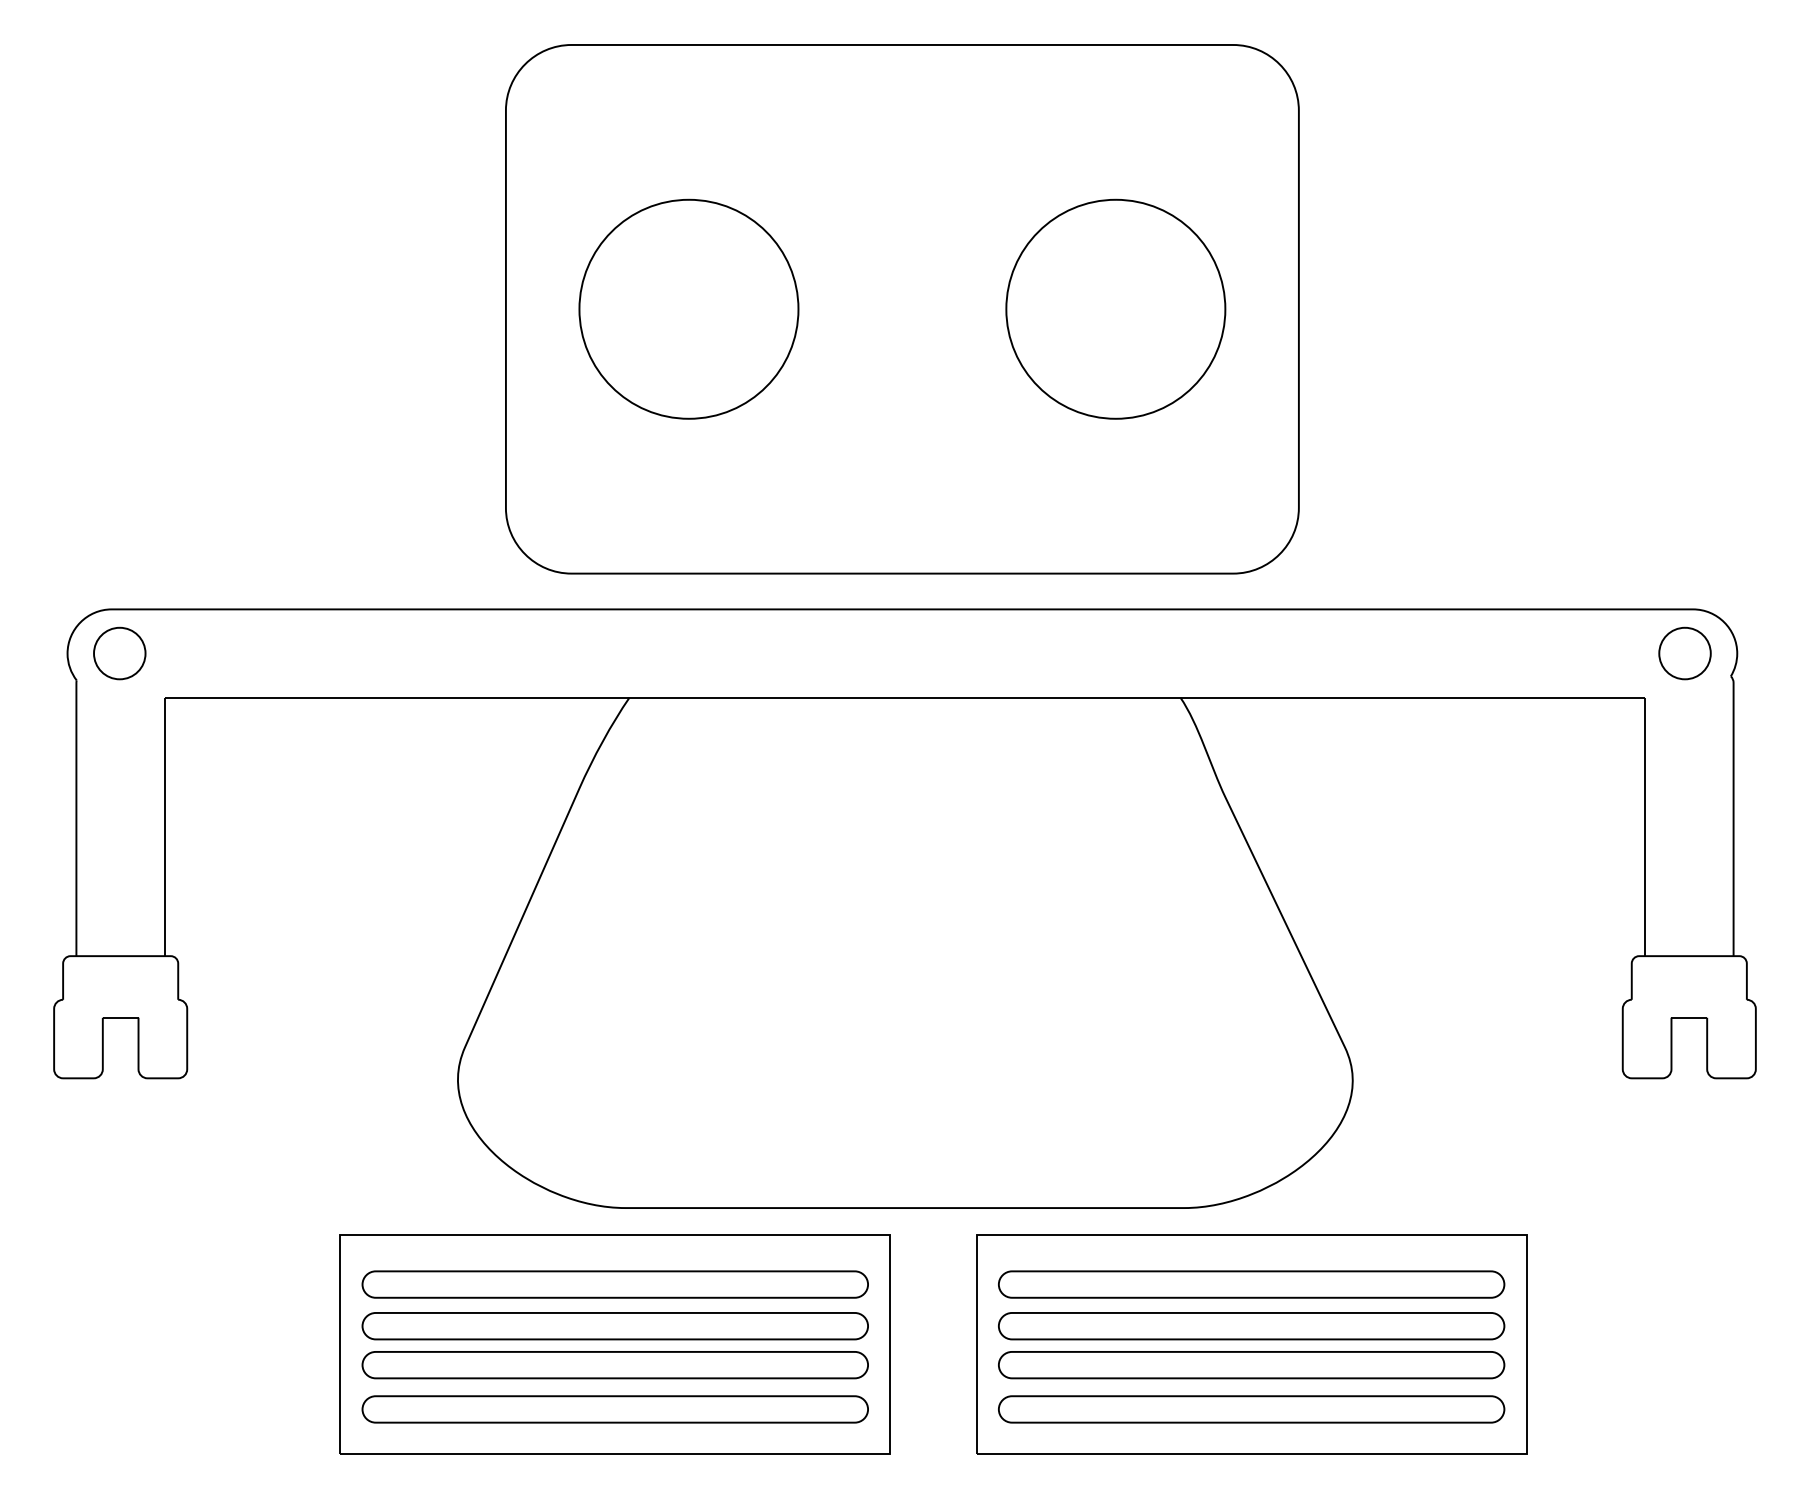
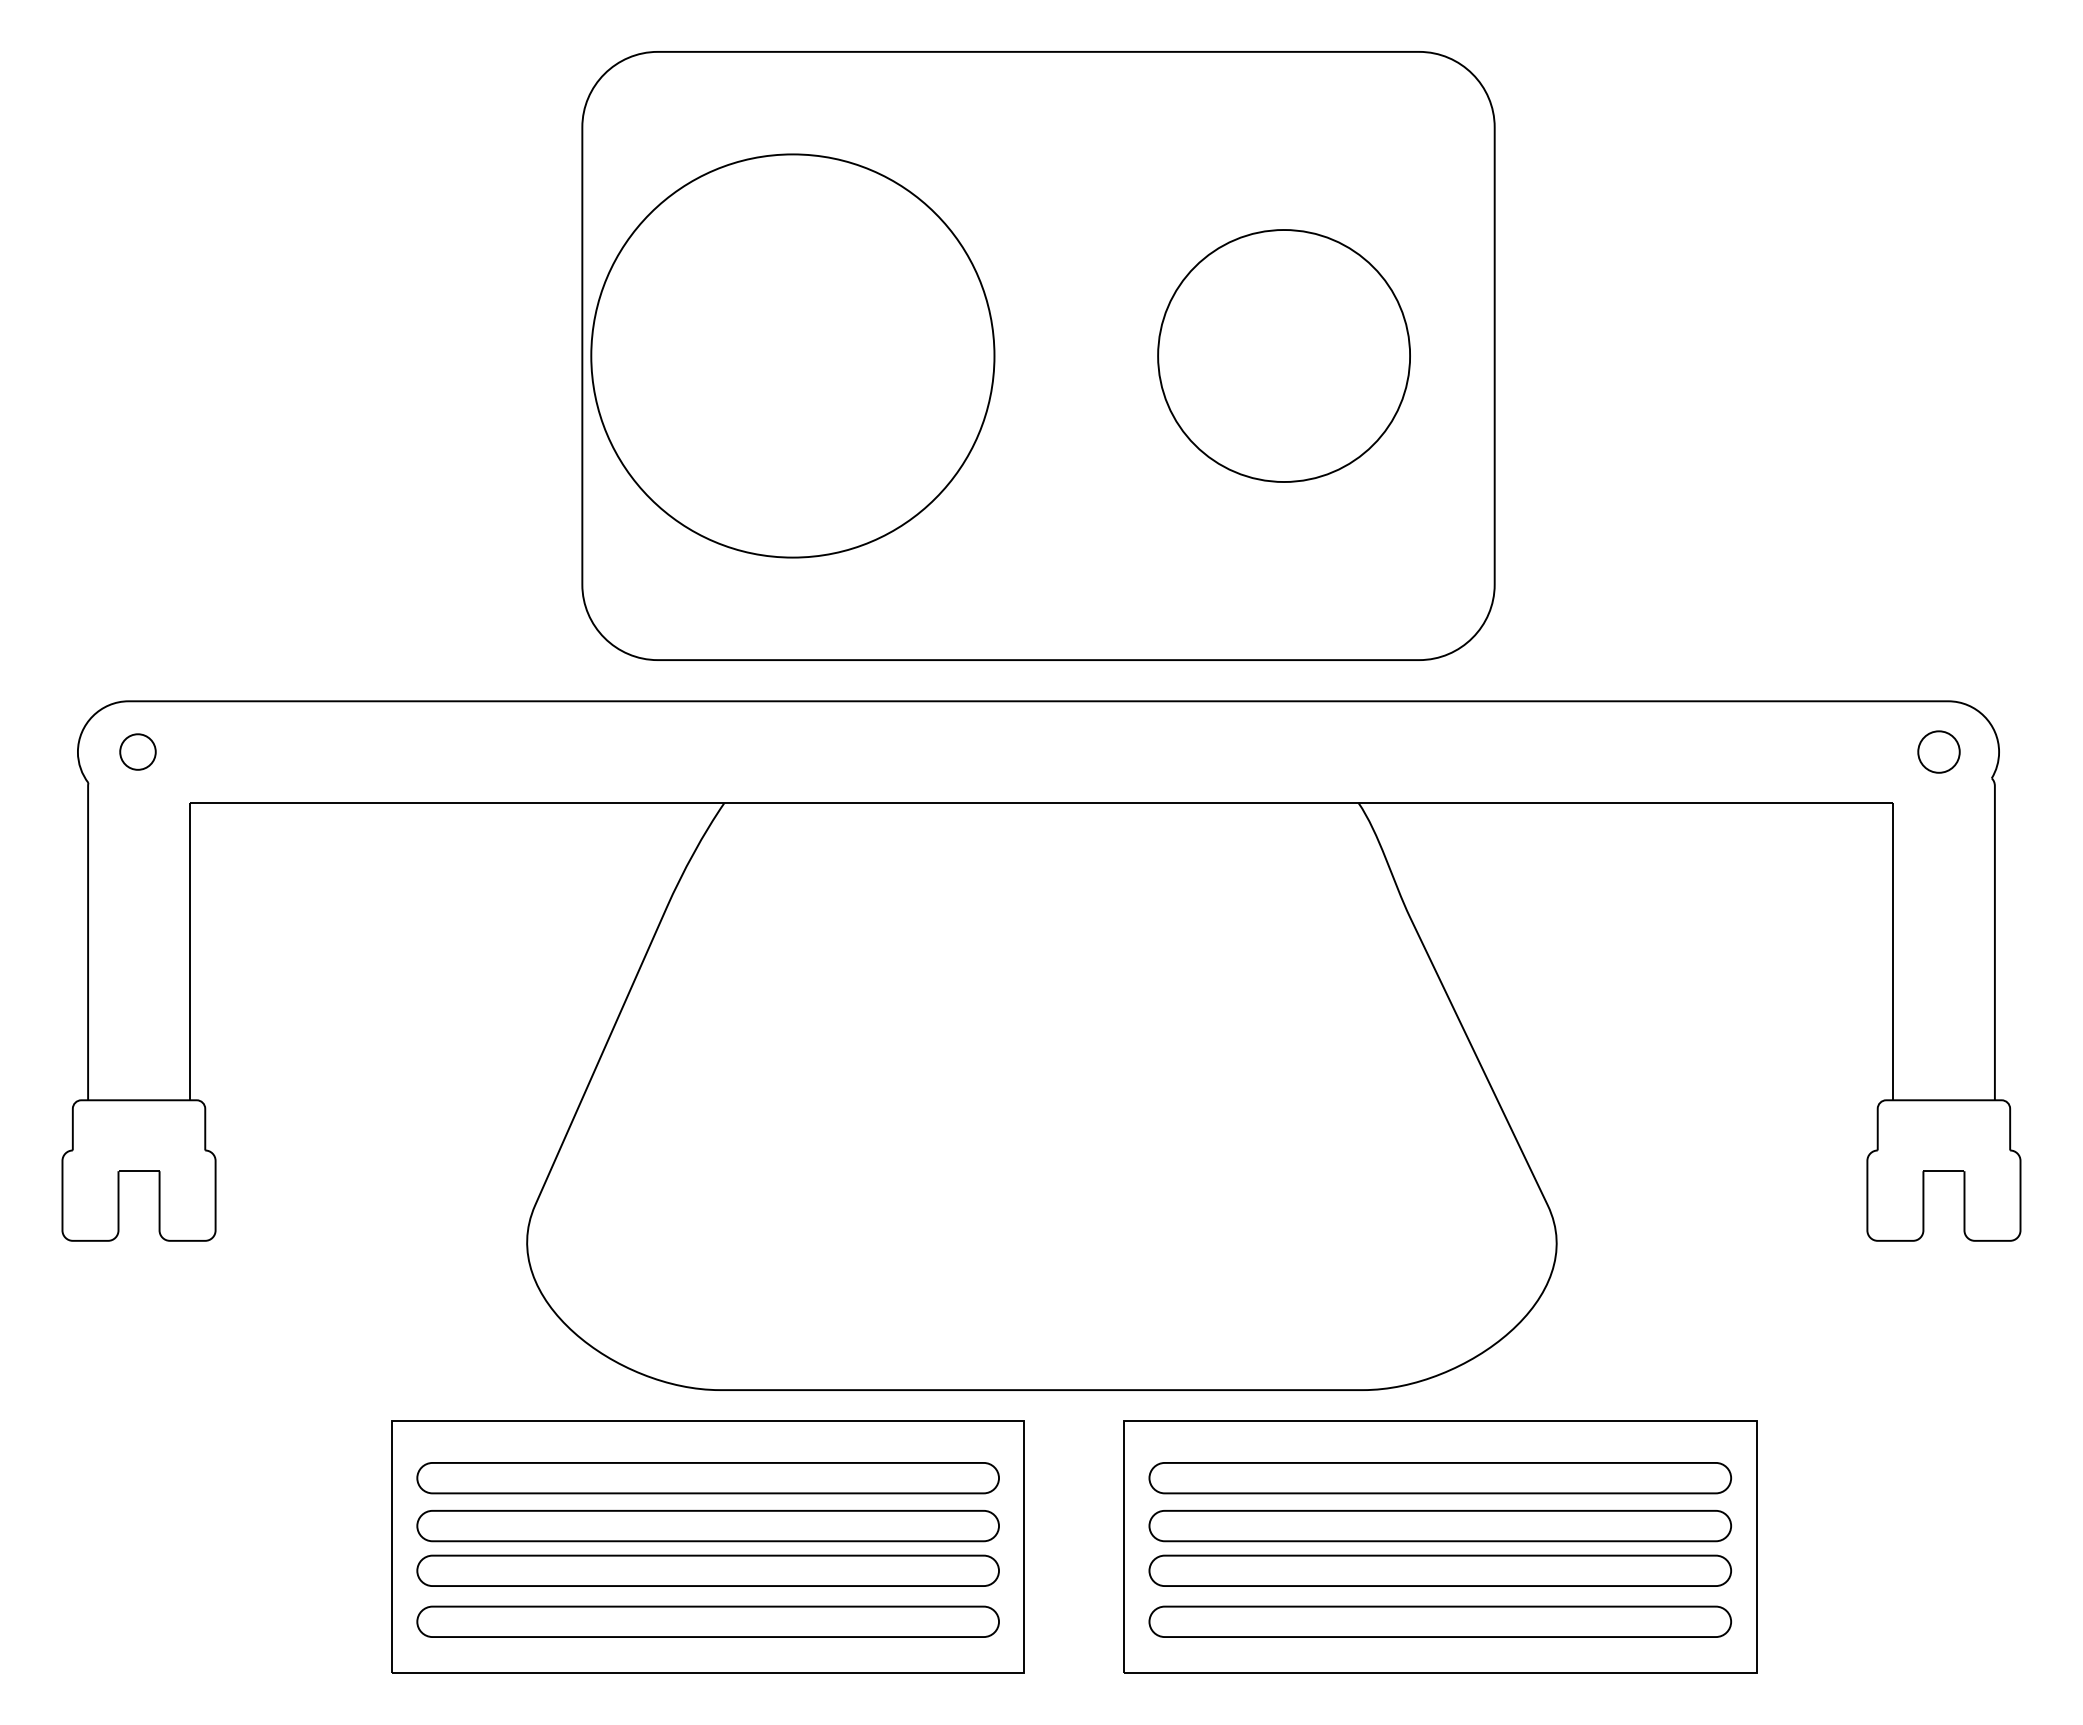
part: (688, 308) -> (792, 355), size x1.6
part: (119, 653) -> (137, 751), size x0.6
part: (1684, 653) -> (1938, 751), size x0.7

